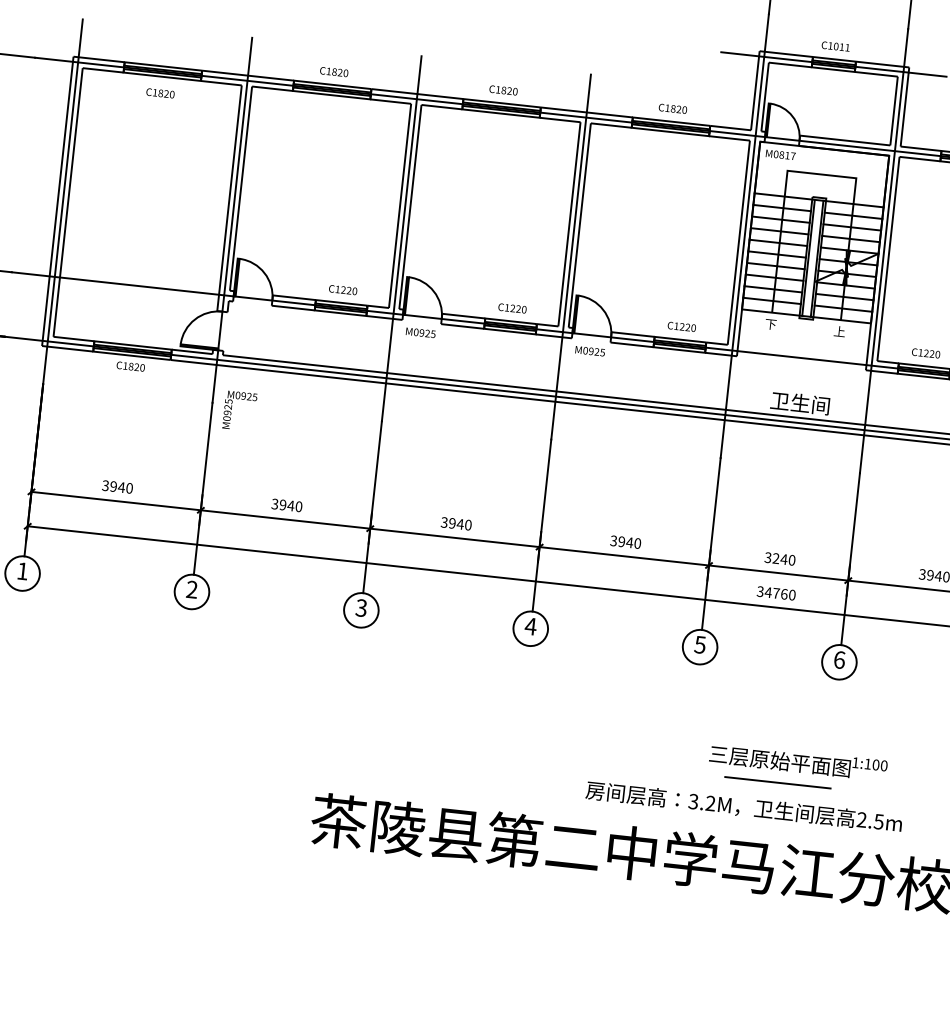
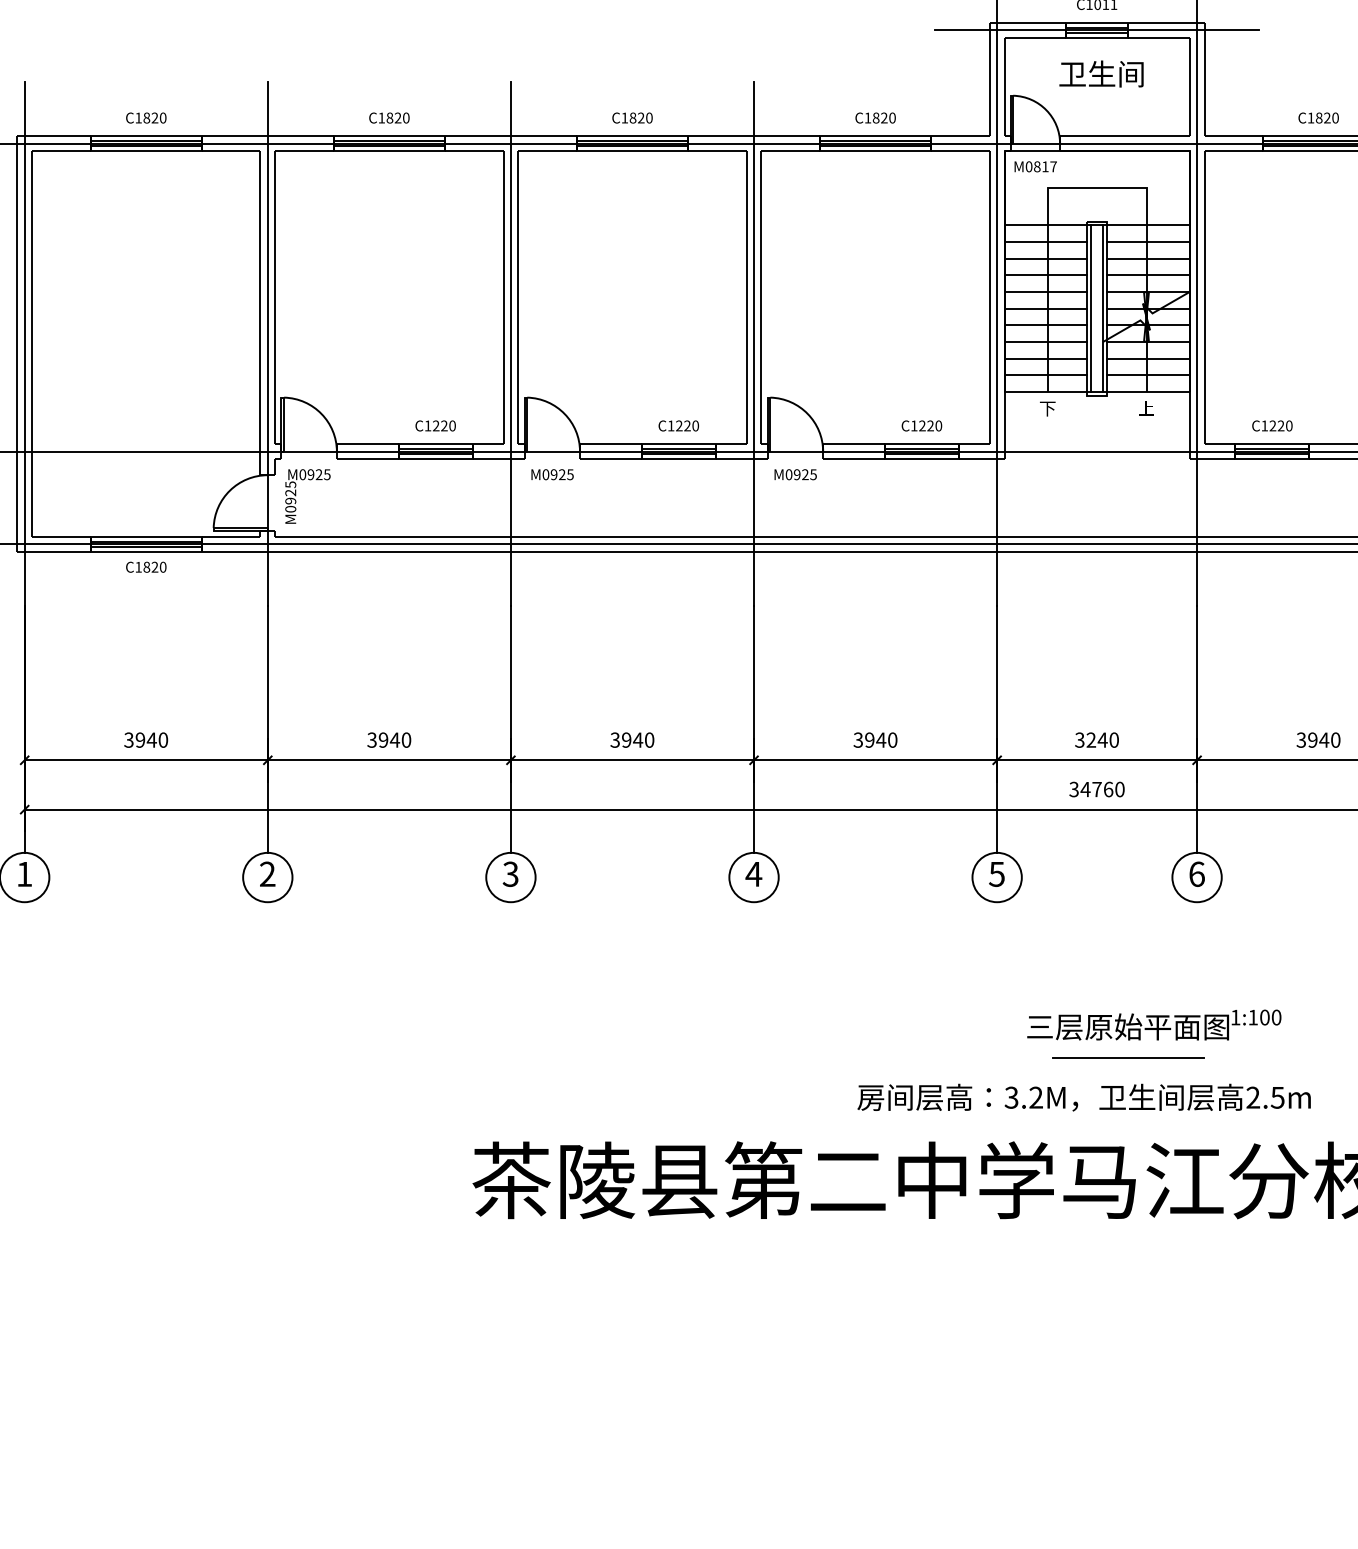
text: (160, 92) -> (146, 117), moved
text: (800, 402) -> (1101, 73), moved
text: (239, 411) -> (307, 496), moved

